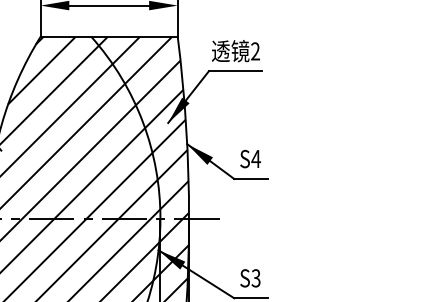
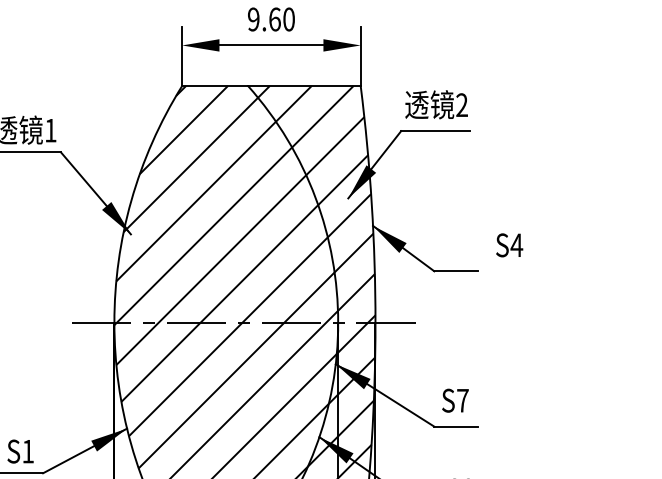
text: (250, 159) -> (509, 245), moved
text: (255, 278) -> (462, 400), S3 -> S7

